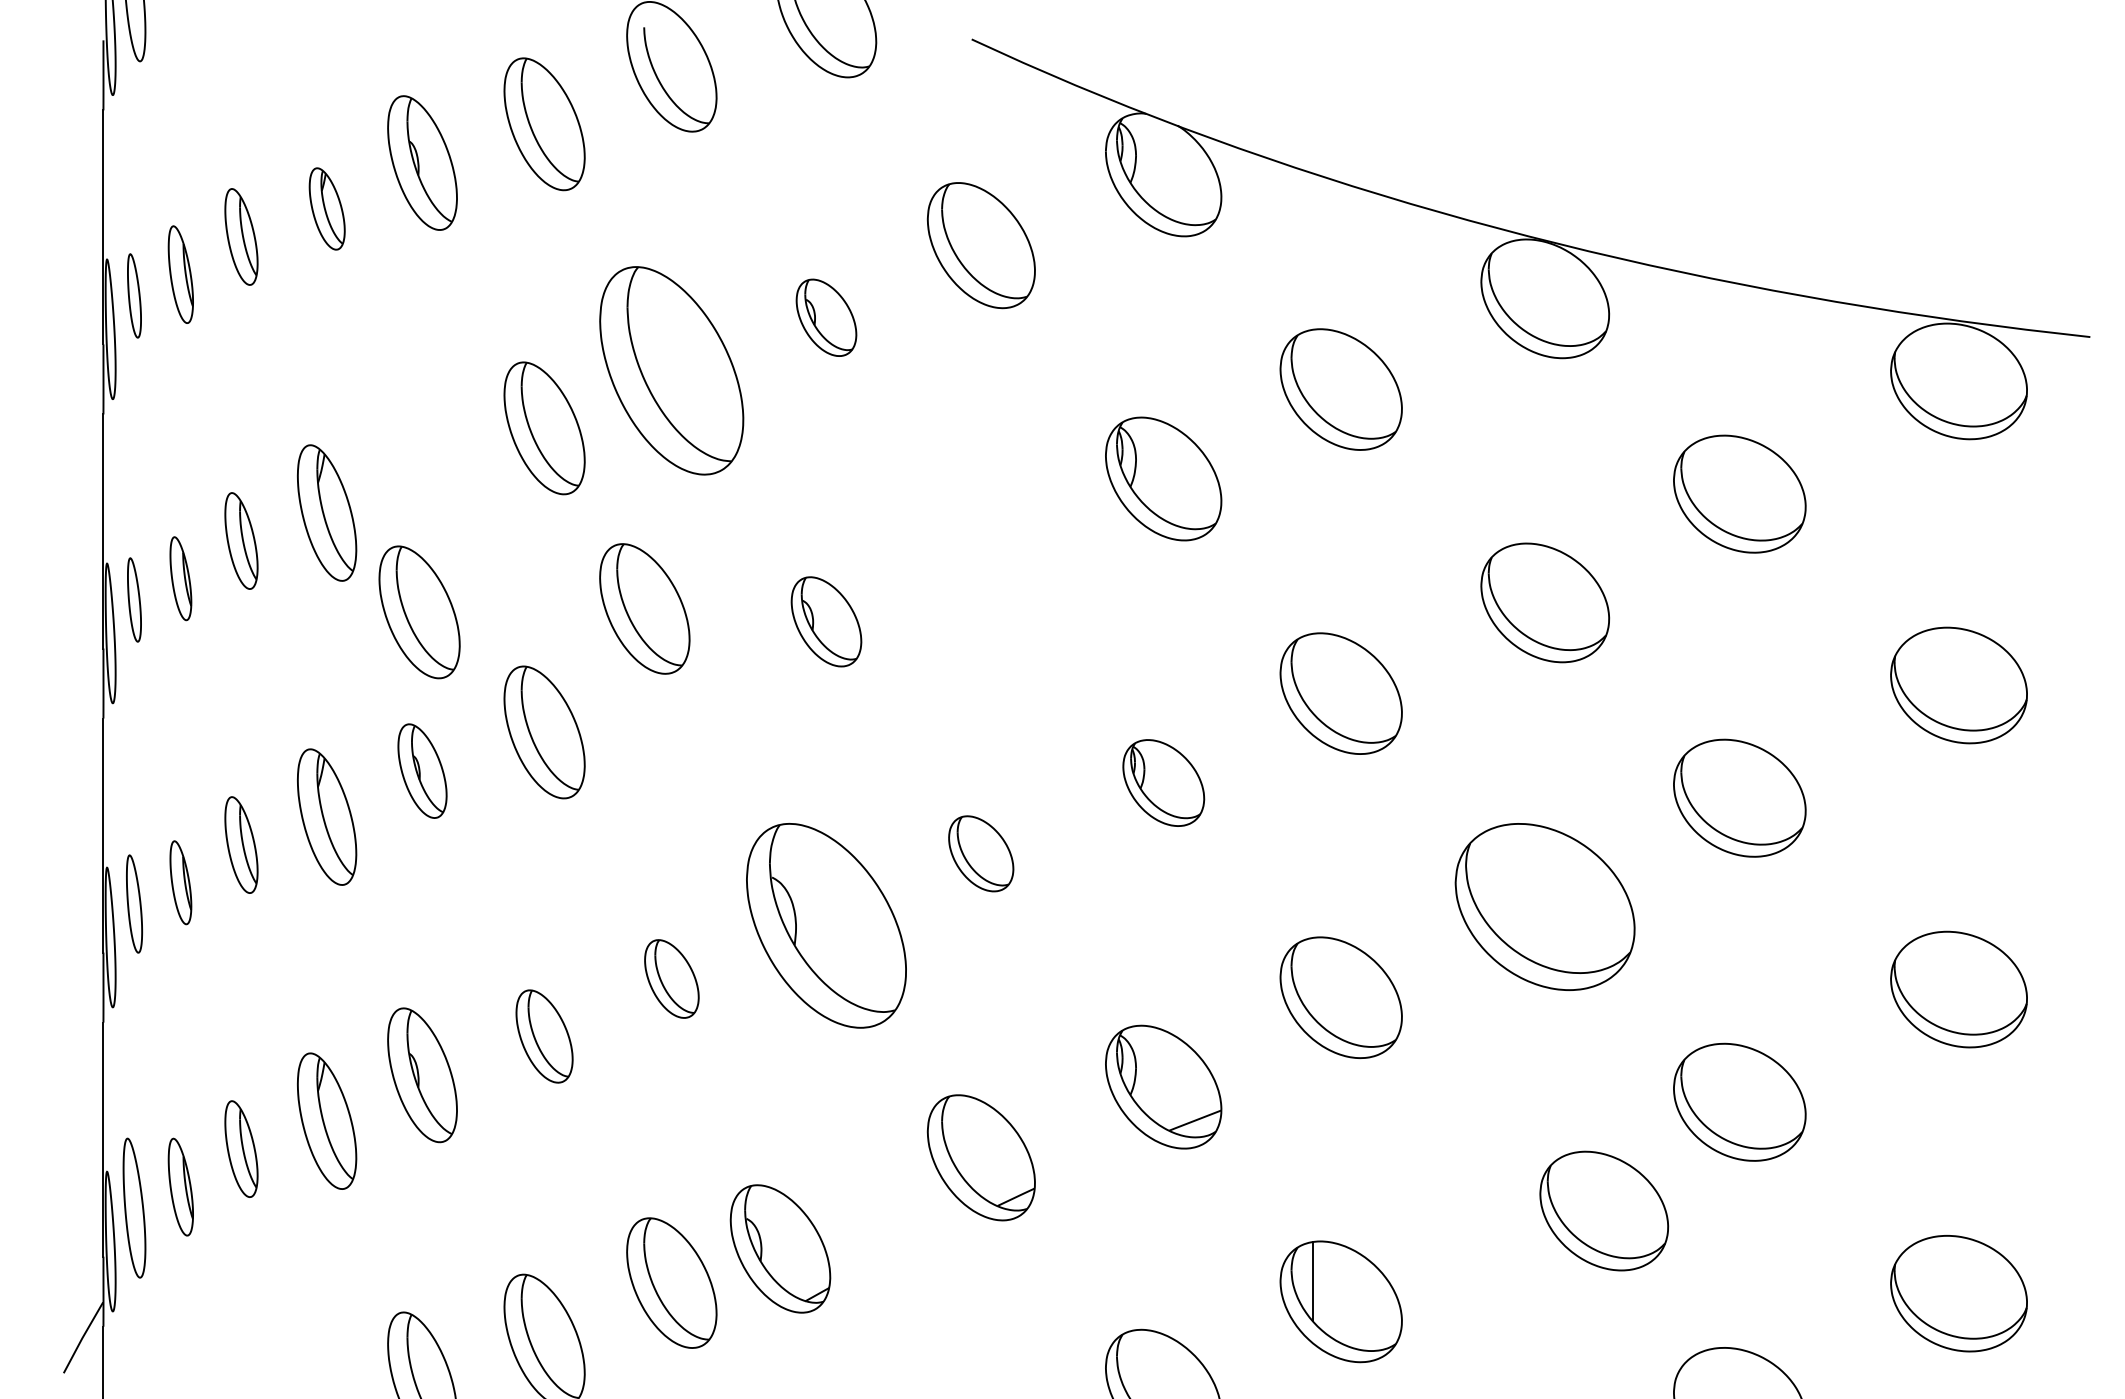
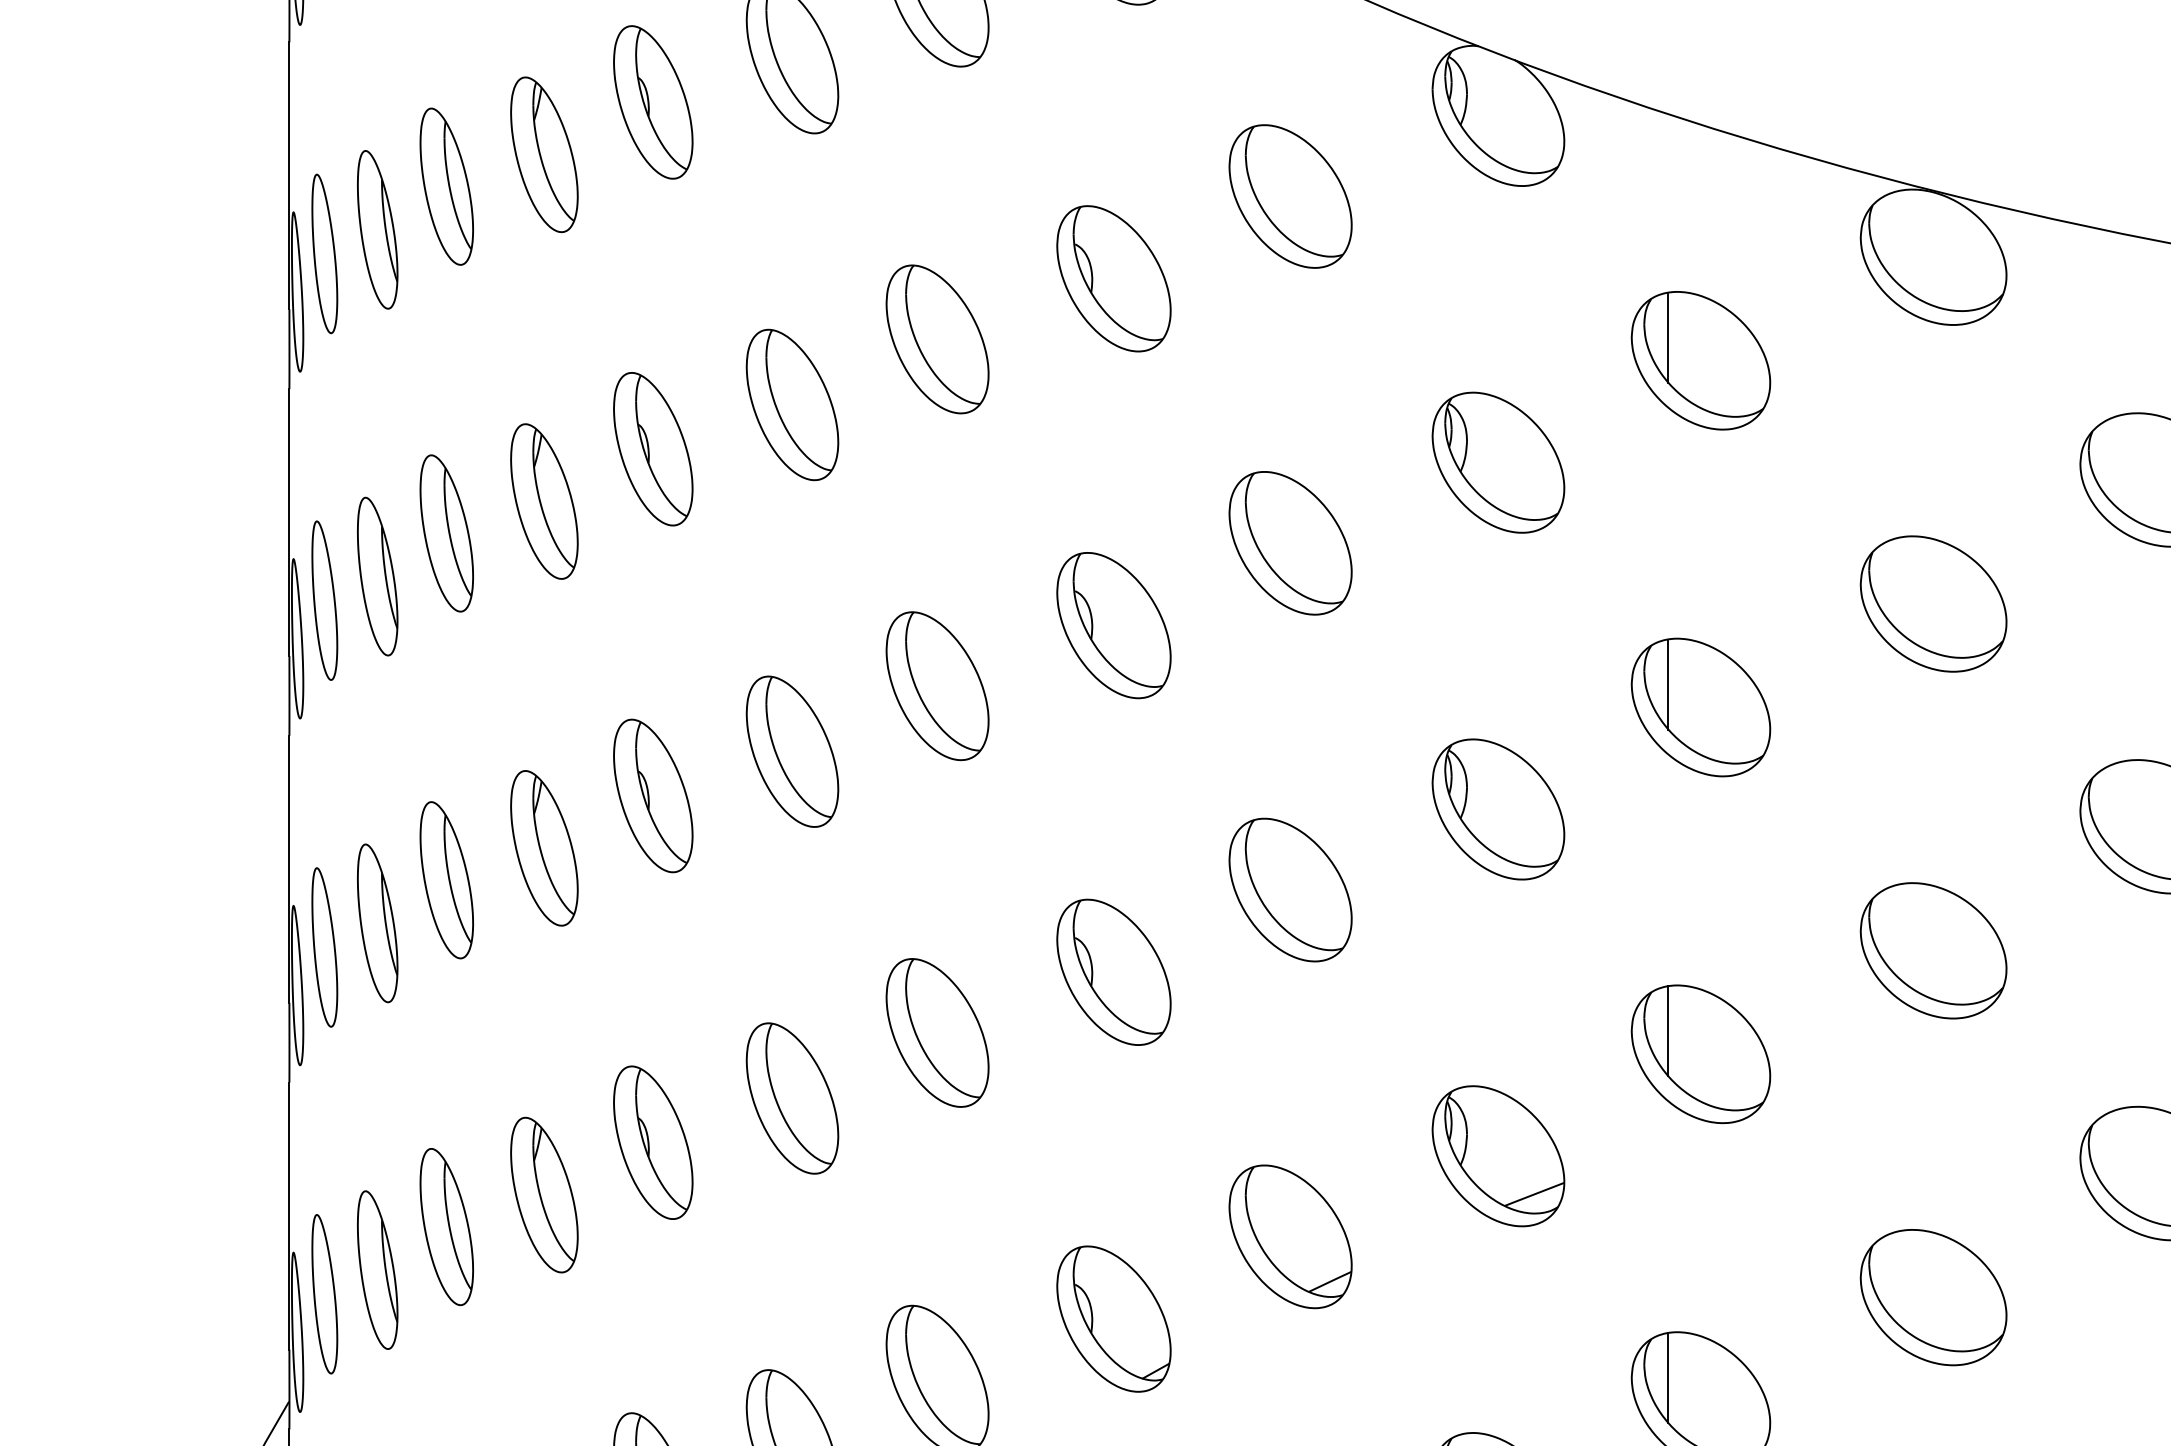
part: (327, 208) -> (544, 154), size x1.67
part: (241, 236) -> (446, 186), size x1.43
part: (180, 274) -> (377, 229), size x1.43
part: (134, 295) -> (324, 253), size x1.67
part: (826, 317) -> (1113, 278), size x1.67
line: (1312, 368) -> (1668, 336), added
part: (671, 370) -> (937, 338), size x0.62
part: (422, 466) -> (653, 448), added
part: (241, 540) -> (446, 532), size x1.43
part: (980, 549) -> (1289, 543), added
part: (180, 578) -> (377, 576), size x1.67
part: (134, 599) -> (324, 600), size x1.67
part: (644, 608) -> (937, 685), moved
part: (419, 612) -> (649, 614), removed
part: (826, 621) -> (1113, 625), size x1.43
line: (1312, 673) -> (1668, 684), added
part: (422, 770) -> (653, 795), size x1.43
part: (1163, 782) -> (1498, 808), size x1.43
part: (241, 844) -> (446, 879), size x1.43
part: (980, 853) -> (1289, 889), size x1.67
part: (180, 882) -> (377, 922), size x1.67
part: (134, 903) -> (324, 946), size x1.43
part: (1545, 906) -> (1933, 950), size x0.71
part: (826, 925) -> (1113, 971), size x0.62
line: (1312, 977) -> (1668, 1031), added
part: (671, 978) -> (937, 1032), size x1.67
part: (544, 1036) -> (792, 1098), size x1.43
part: (241, 1148) -> (446, 1226), size x1.43
part: (180, 1187) -> (377, 1270), size x1.43
part: (1604, 1210) -> (1933, 1296), moved
part: (780, 1248) -> (1113, 1318), moved

